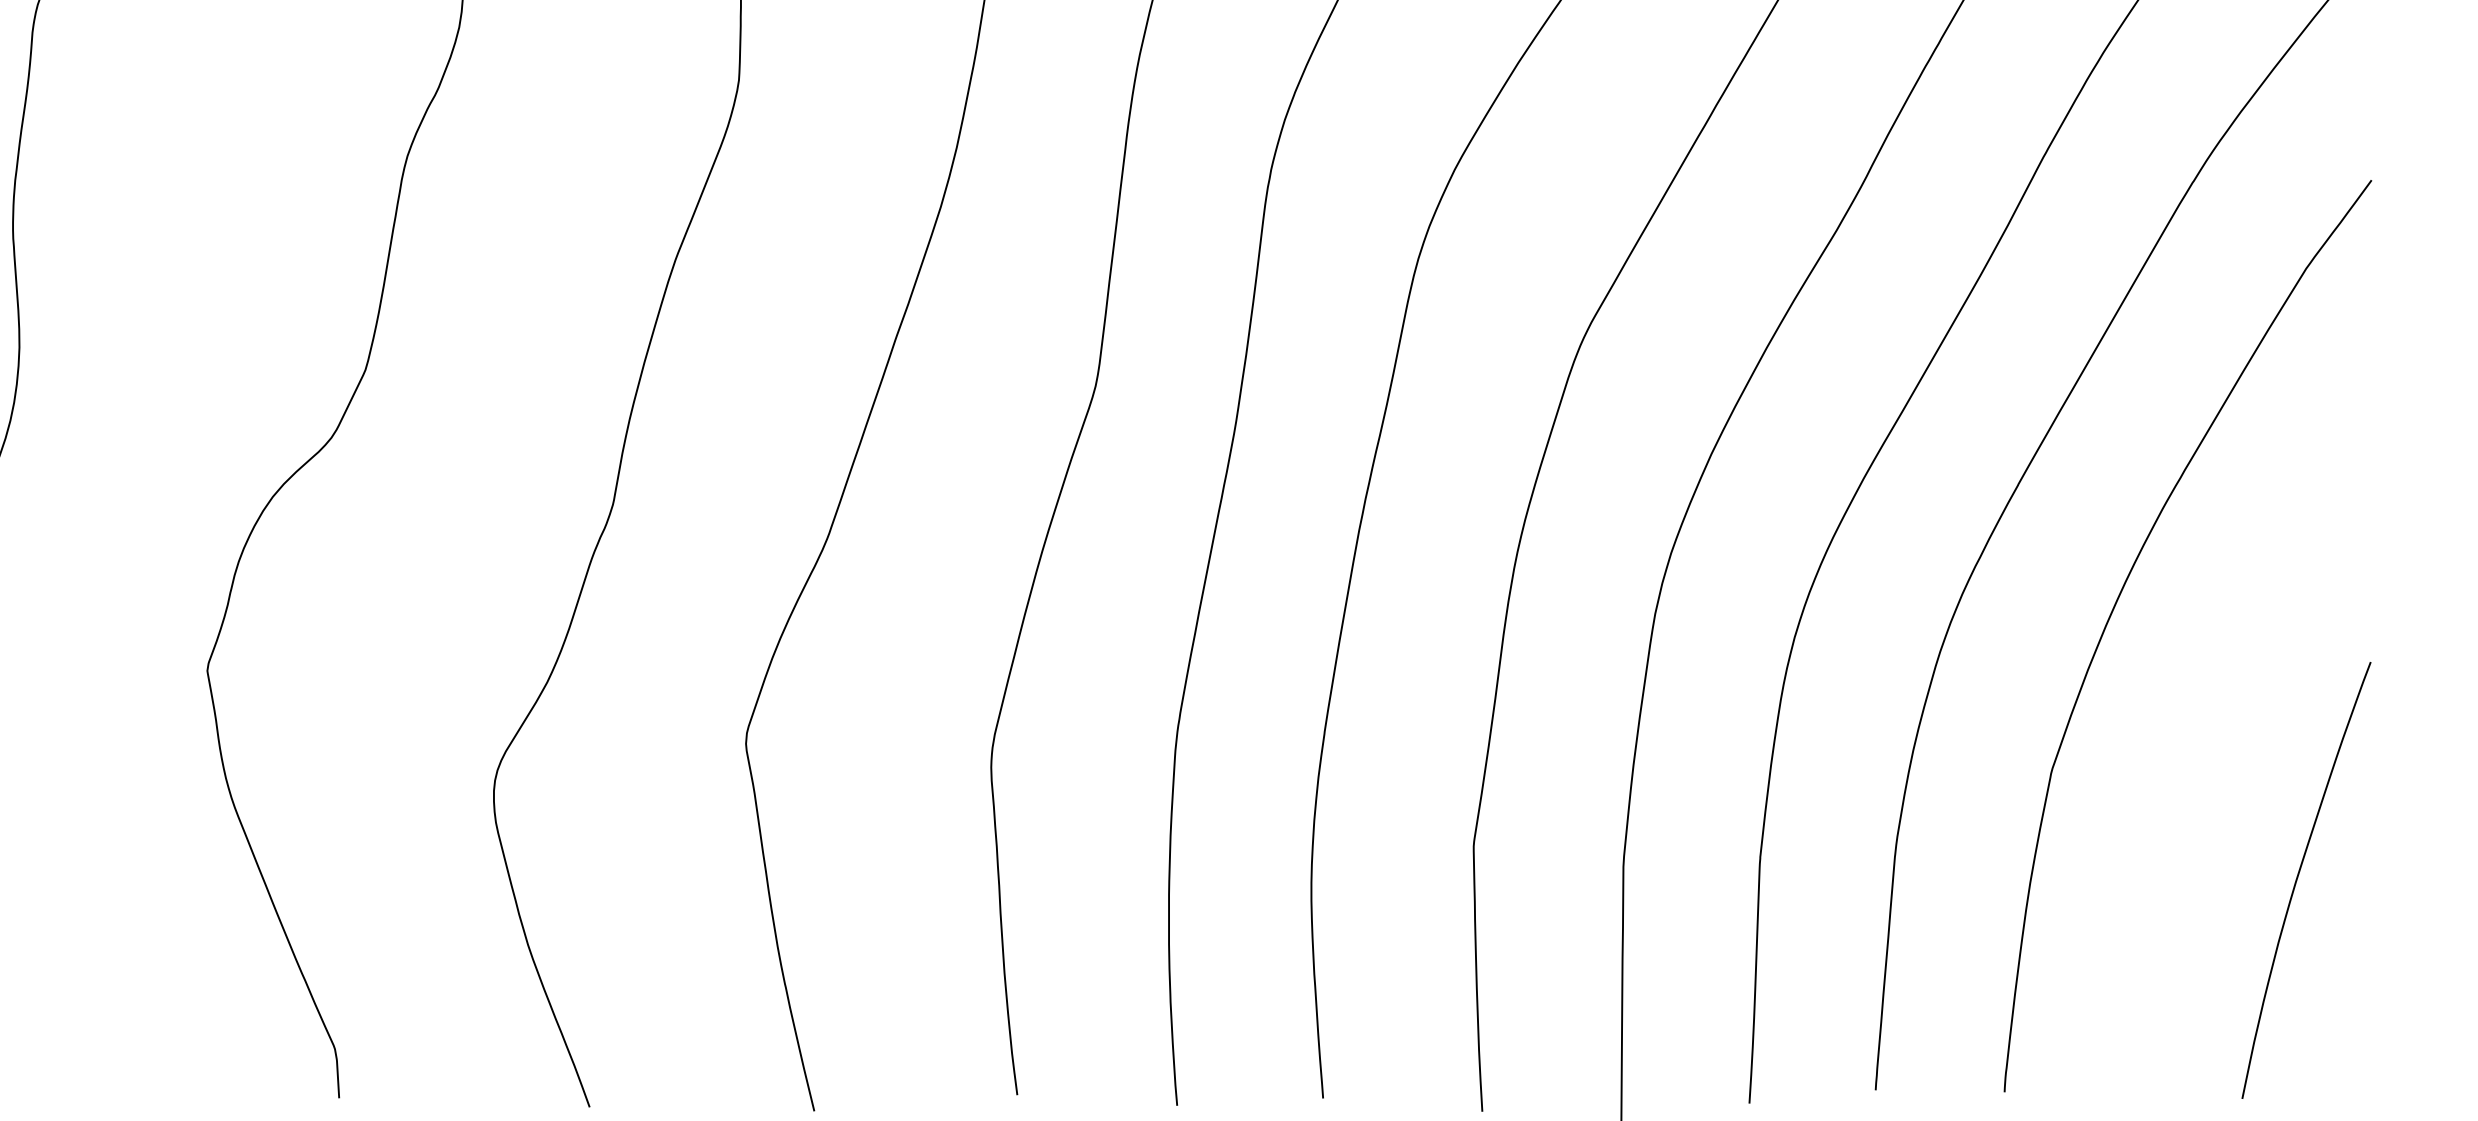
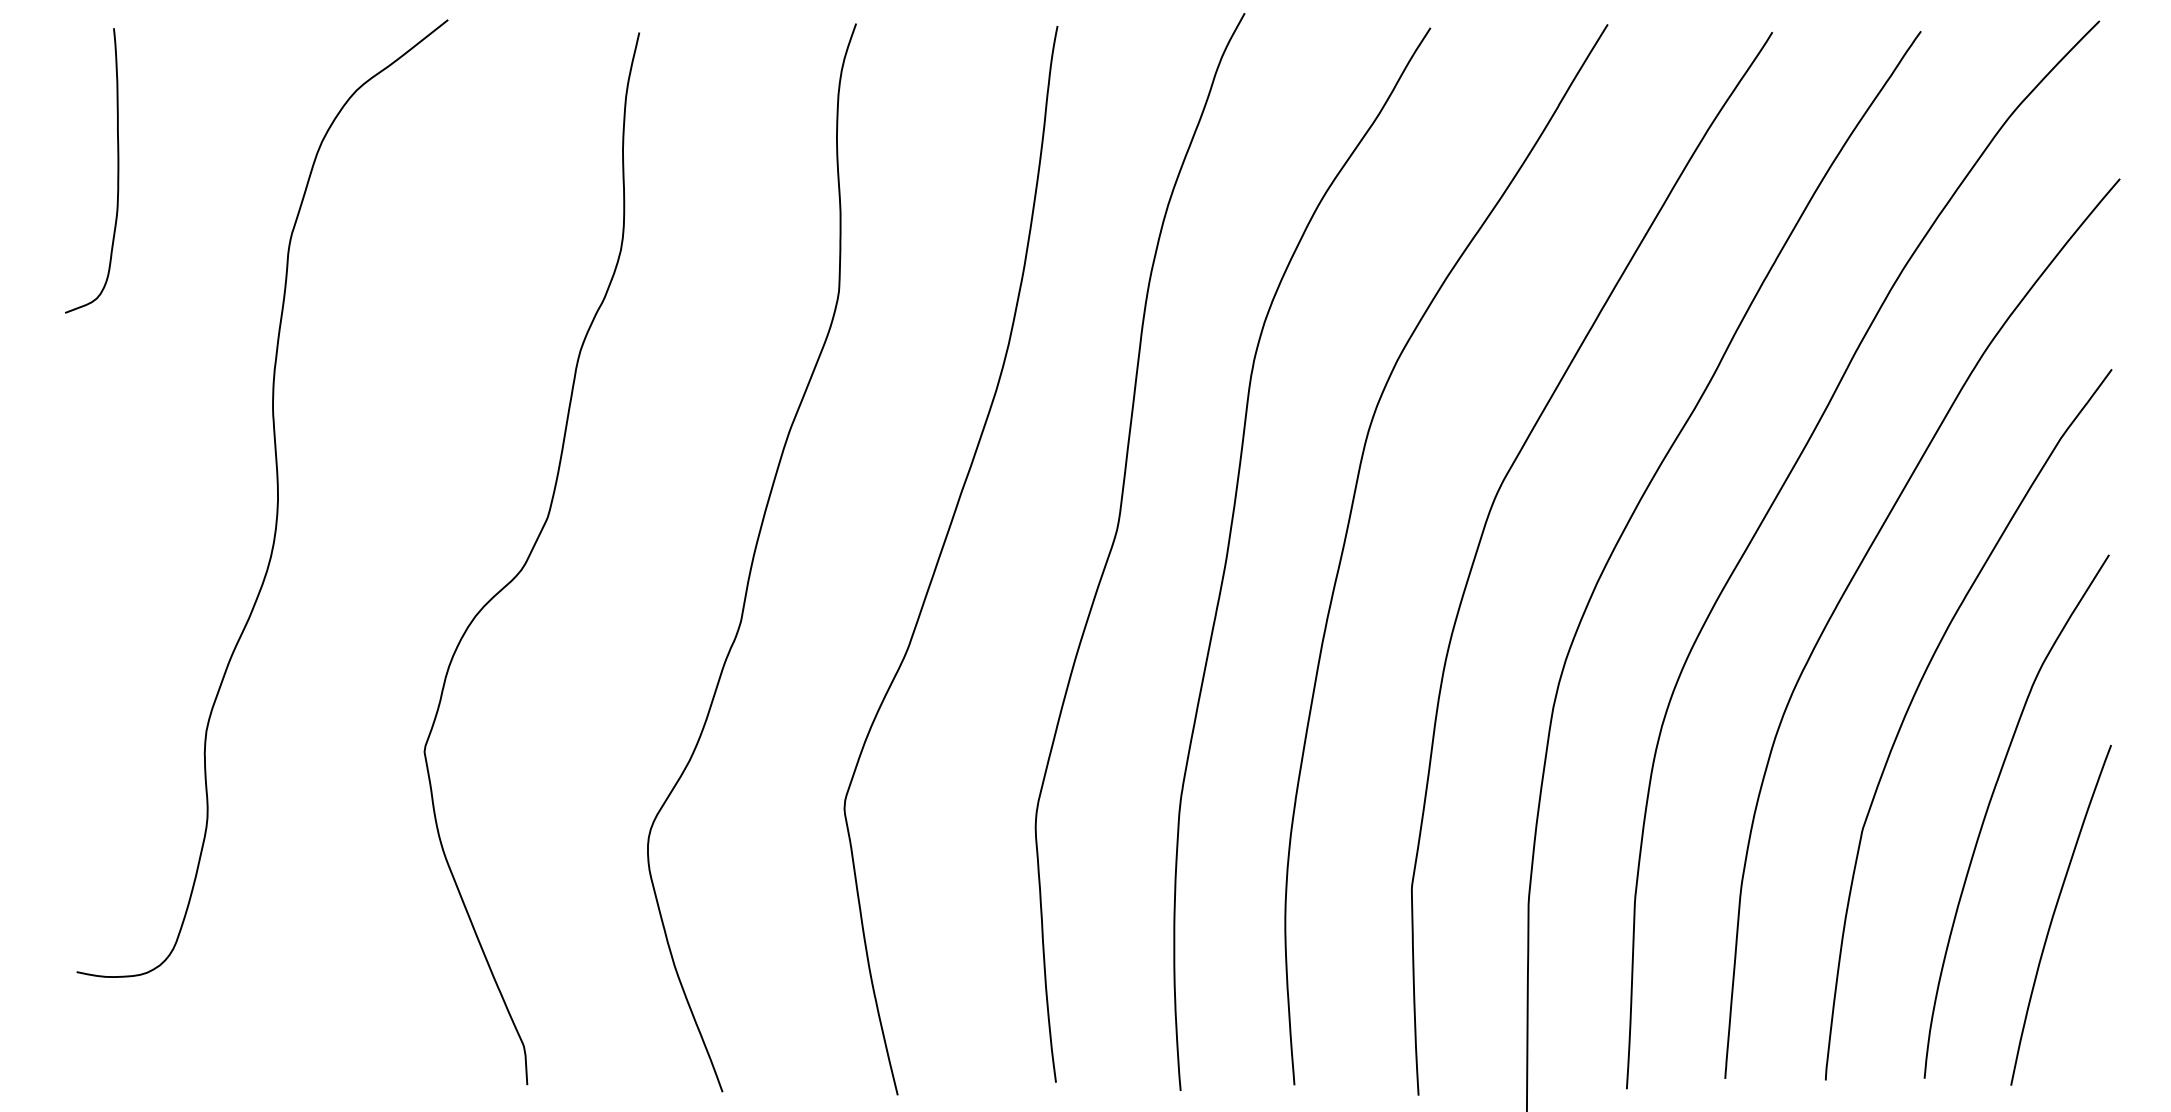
curve: (2213, 746) -> (1988, 810), added

